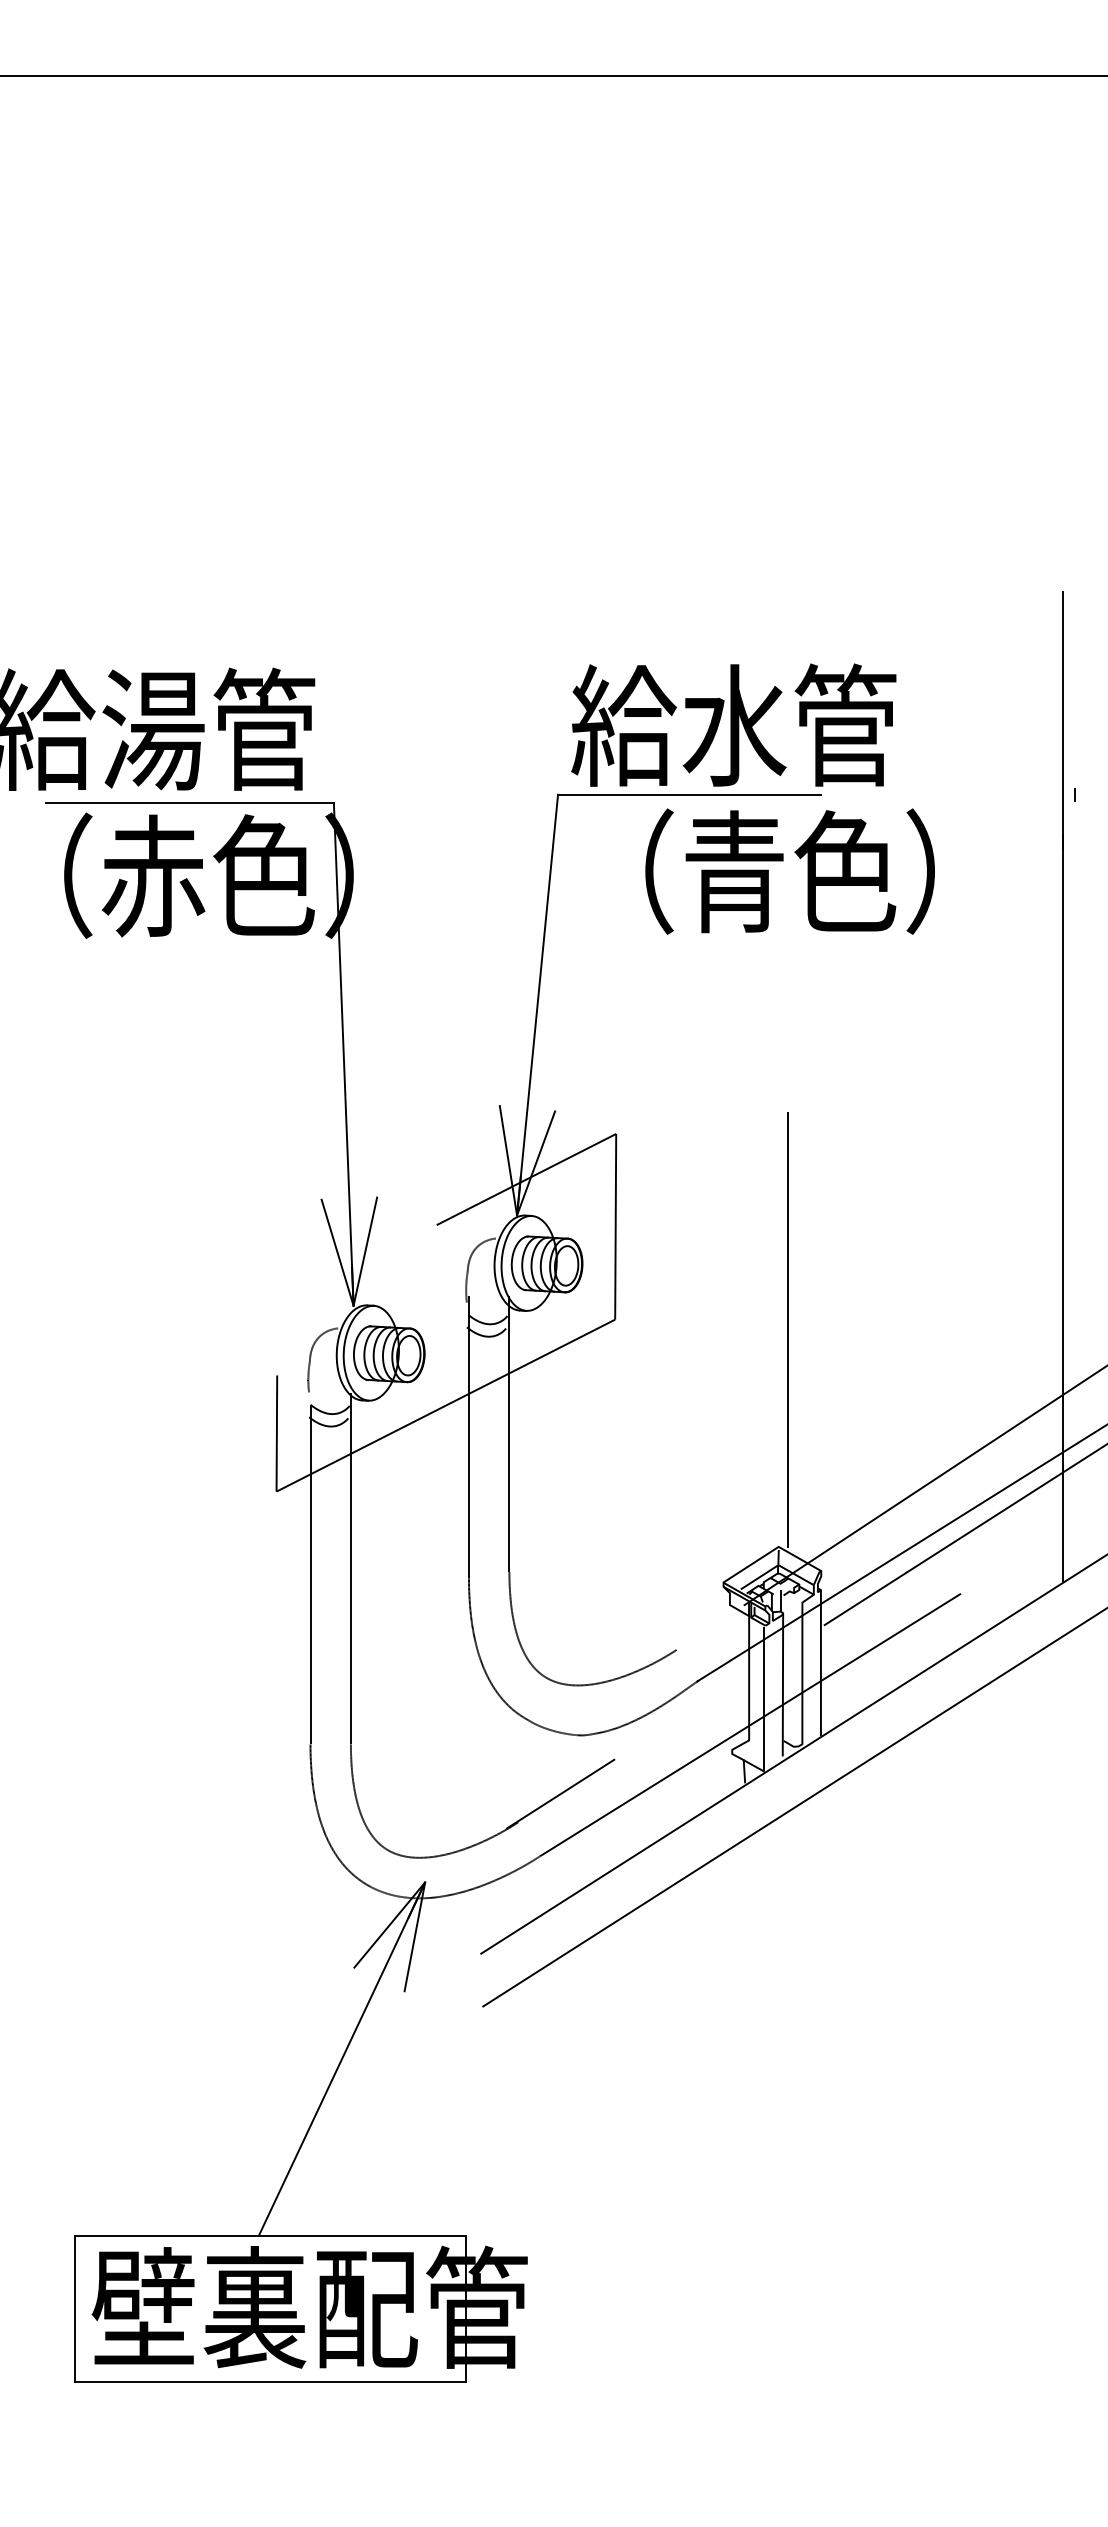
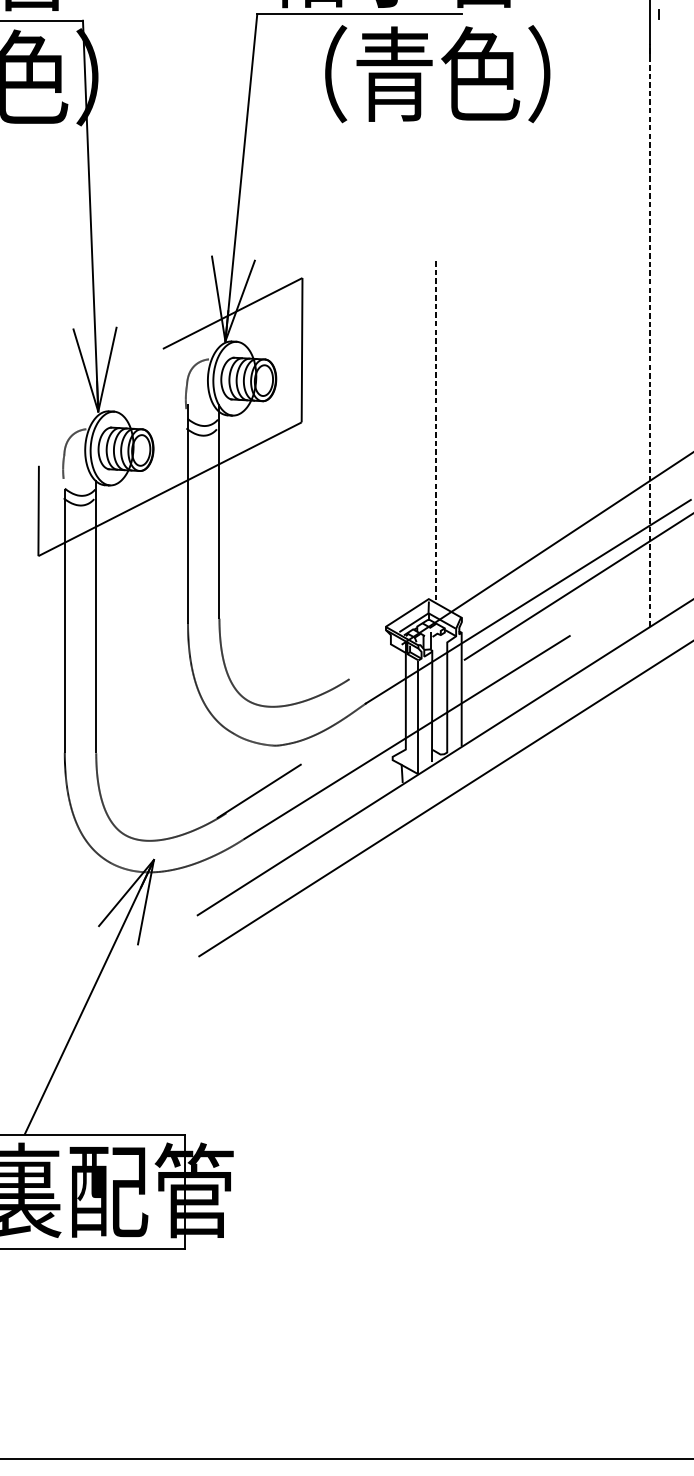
line: (1063, 1207) -> (650, 335), solid -> dashed
line: (788, 1329) -> (436, 430), solid -> dashed

